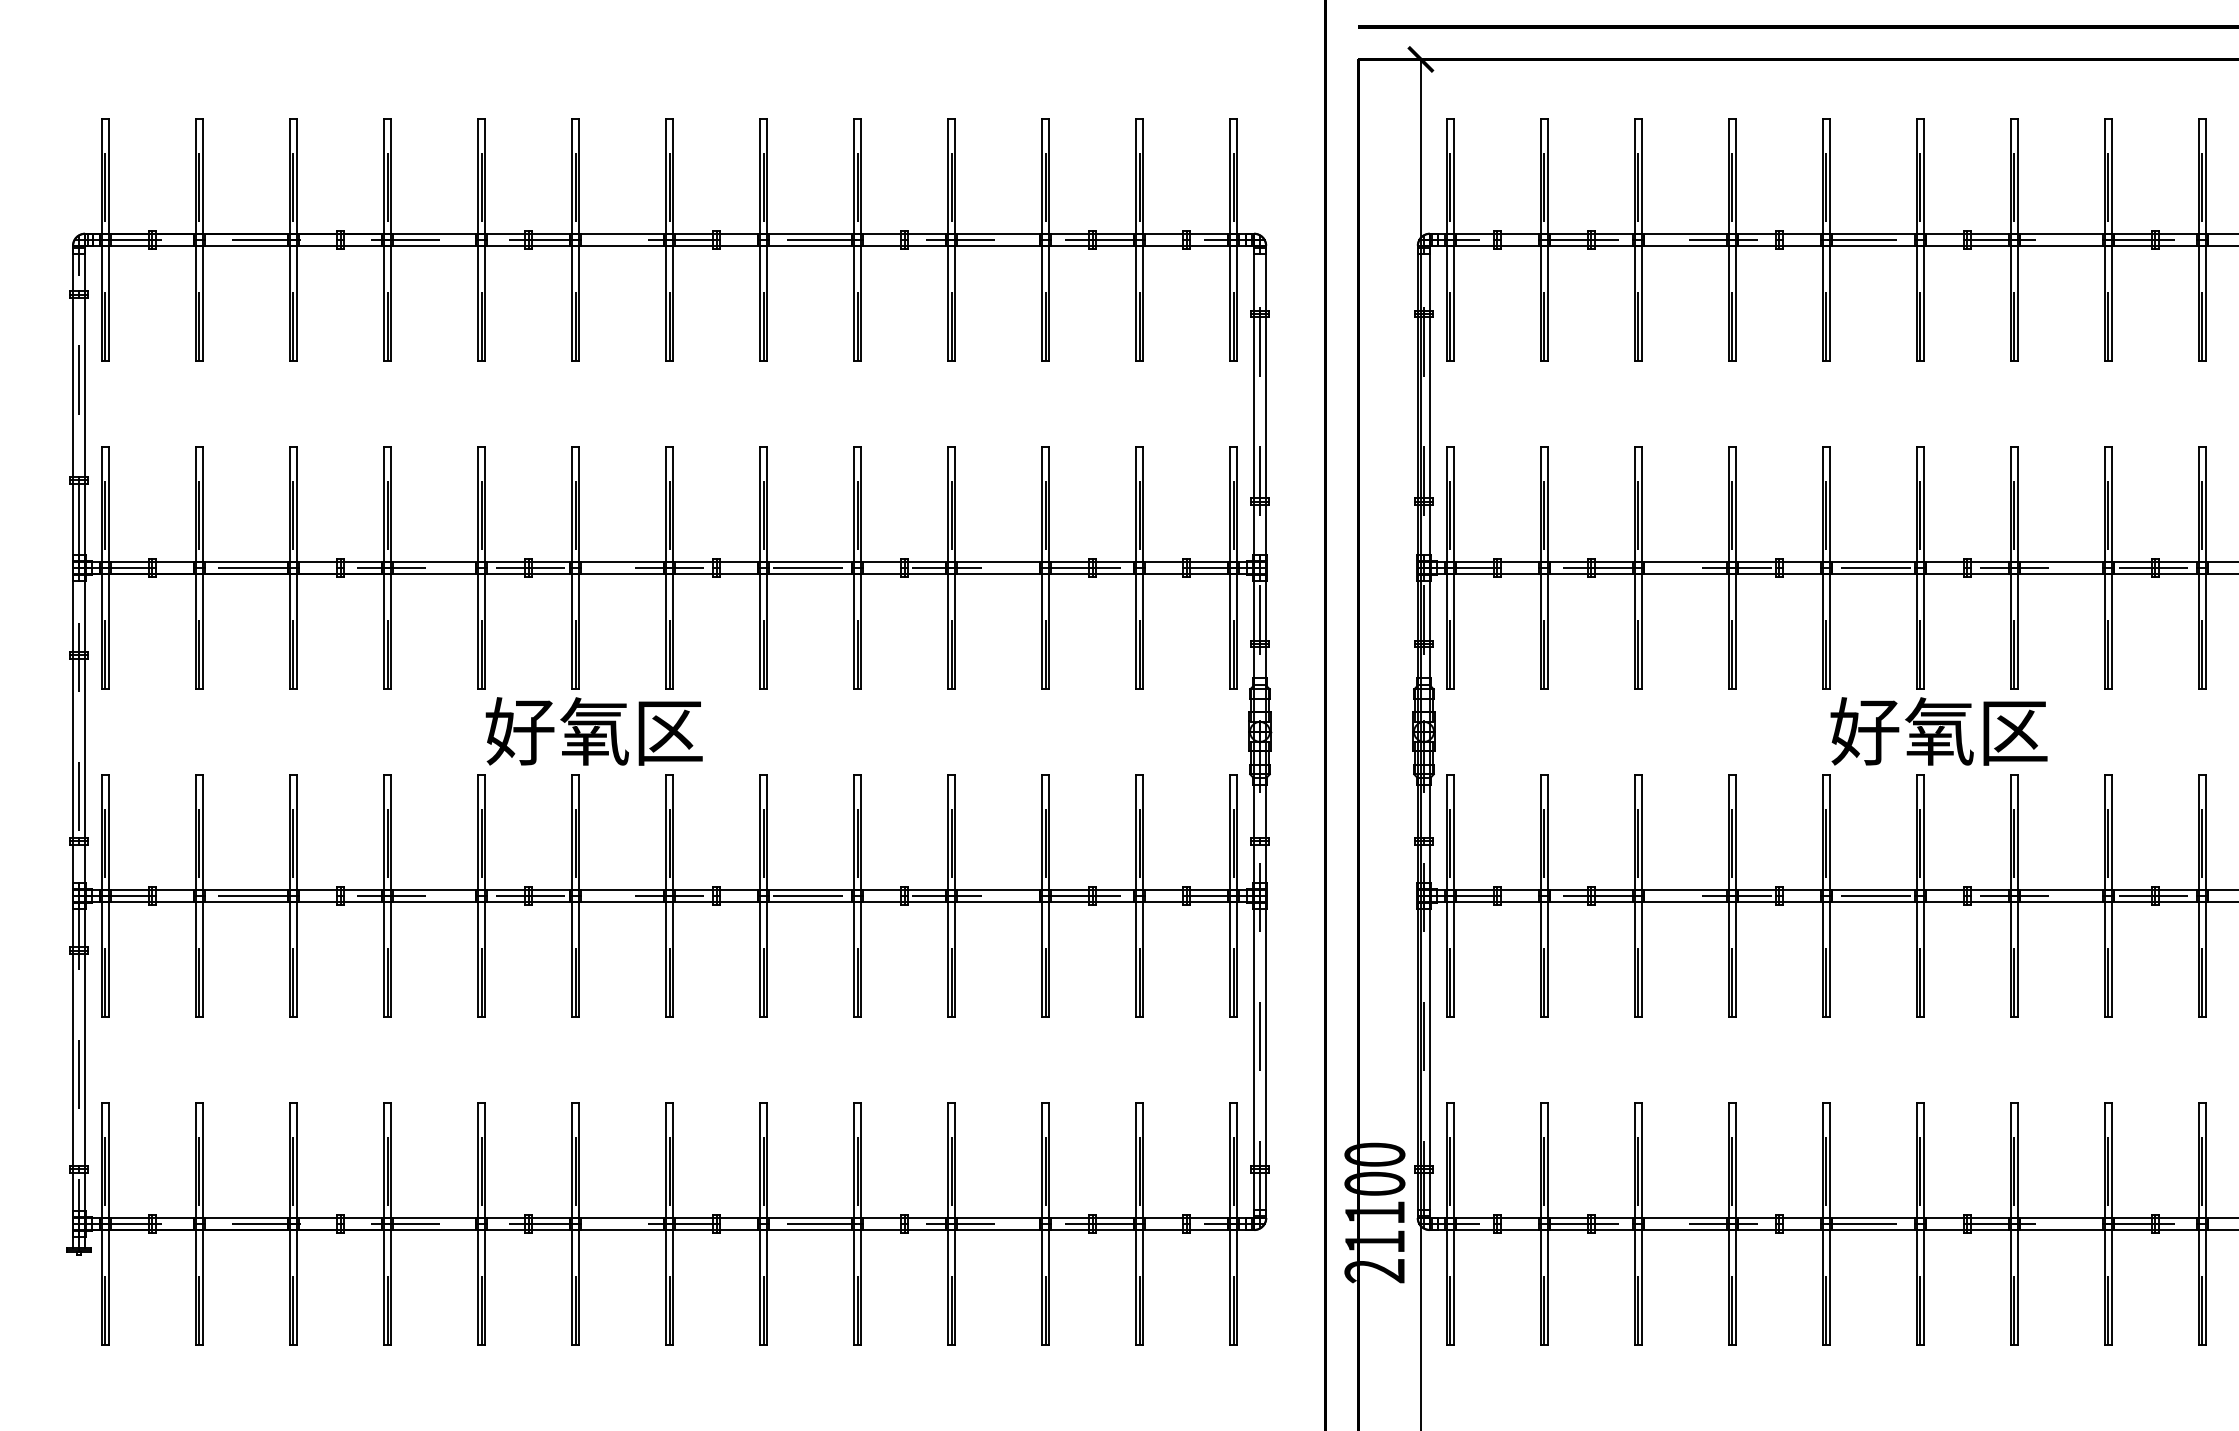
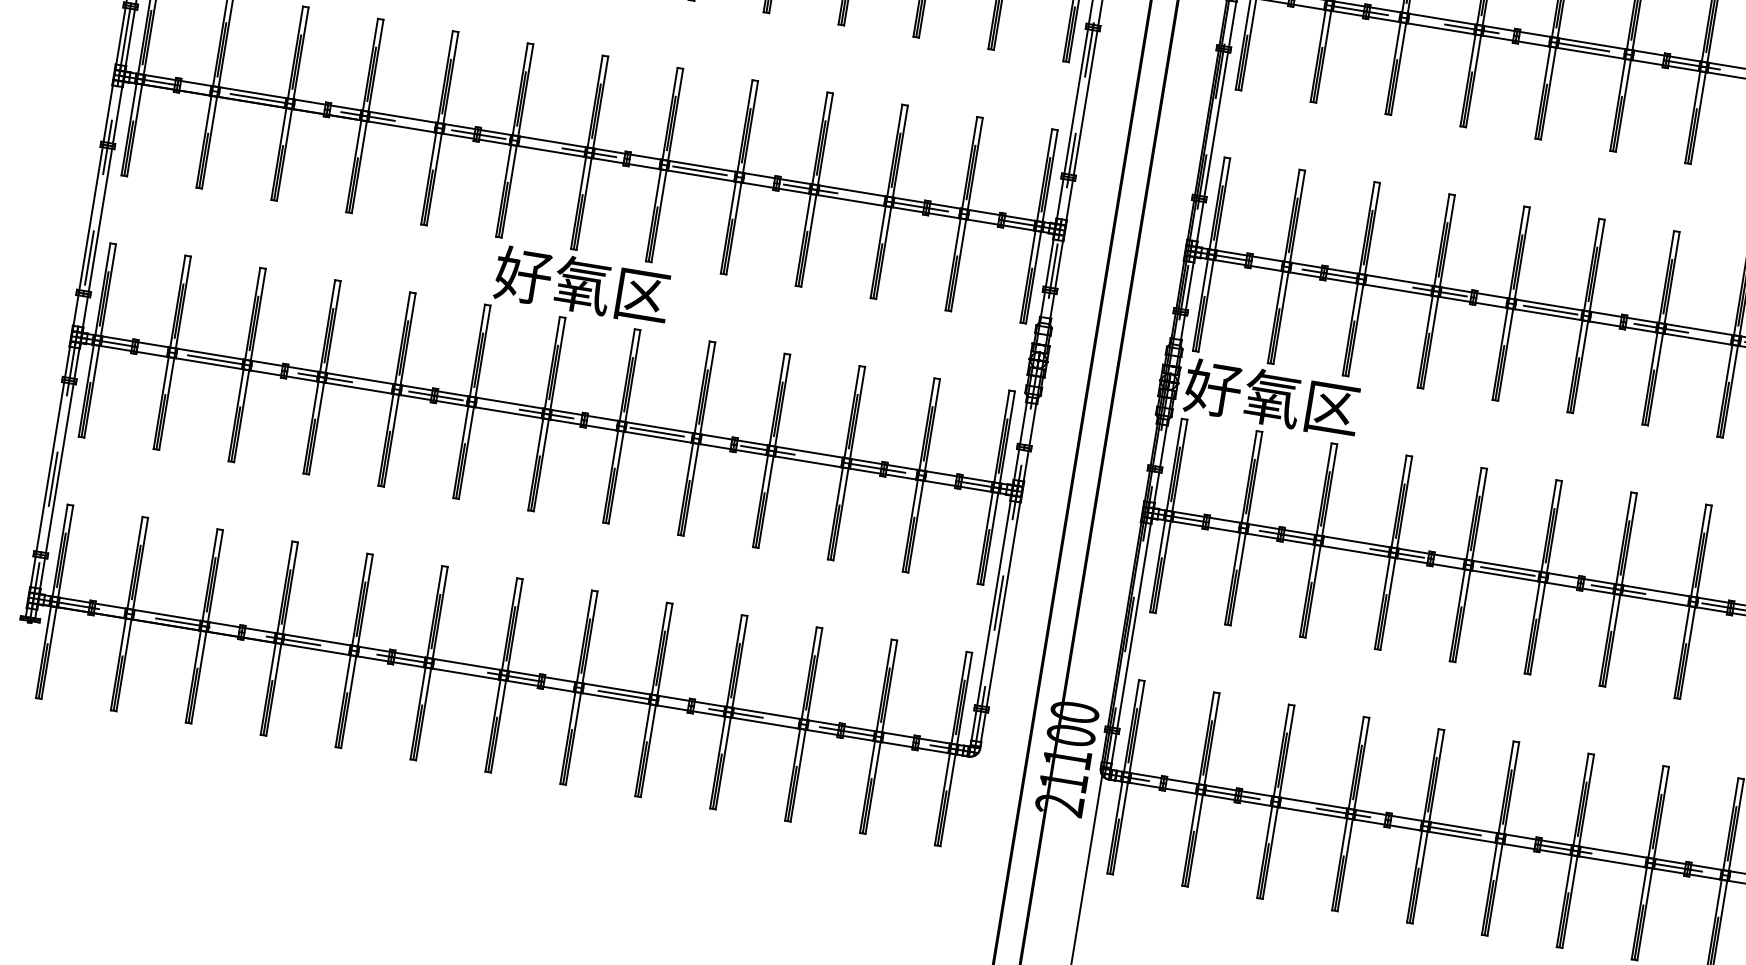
text: (593, 731) -> (581, 285), moved
text: (1938, 731) -> (1271, 398), moved

